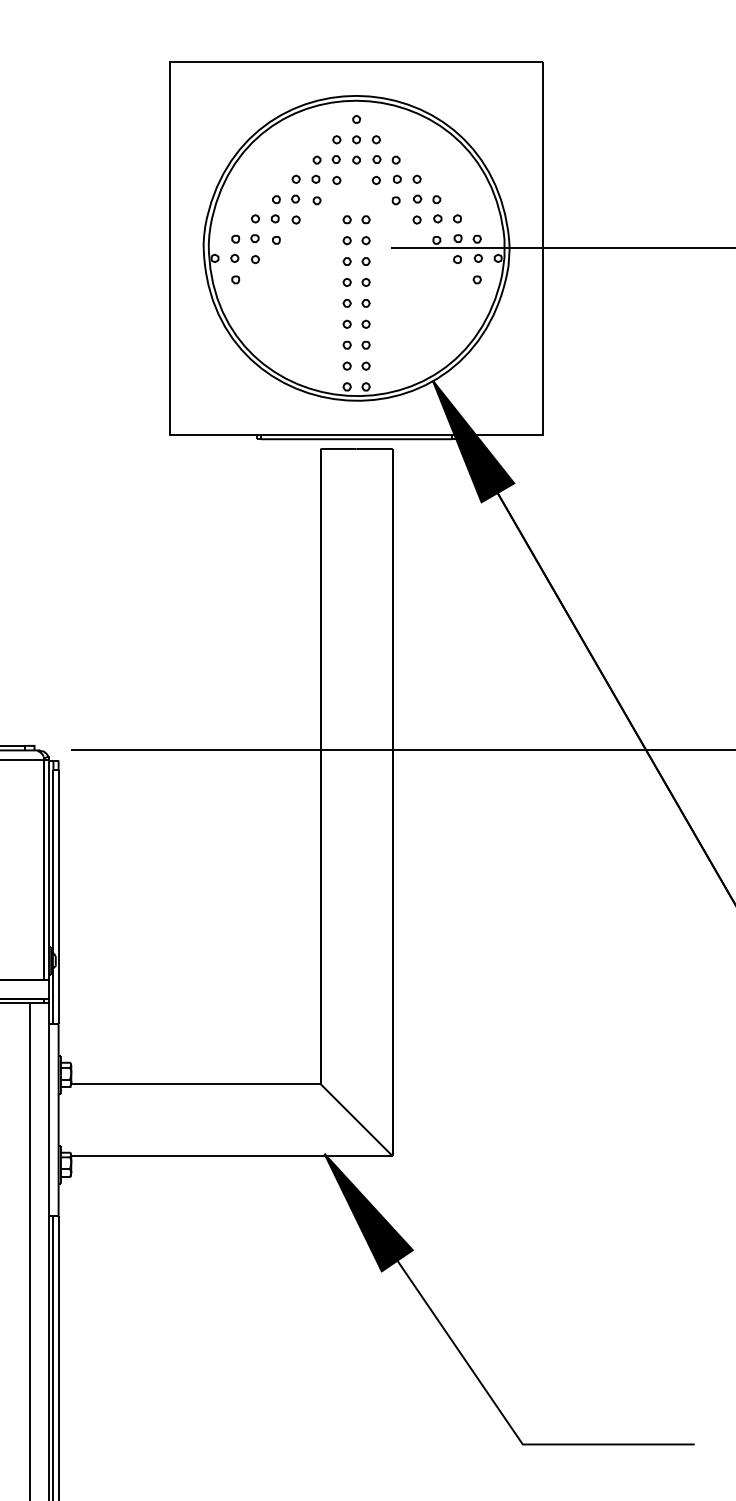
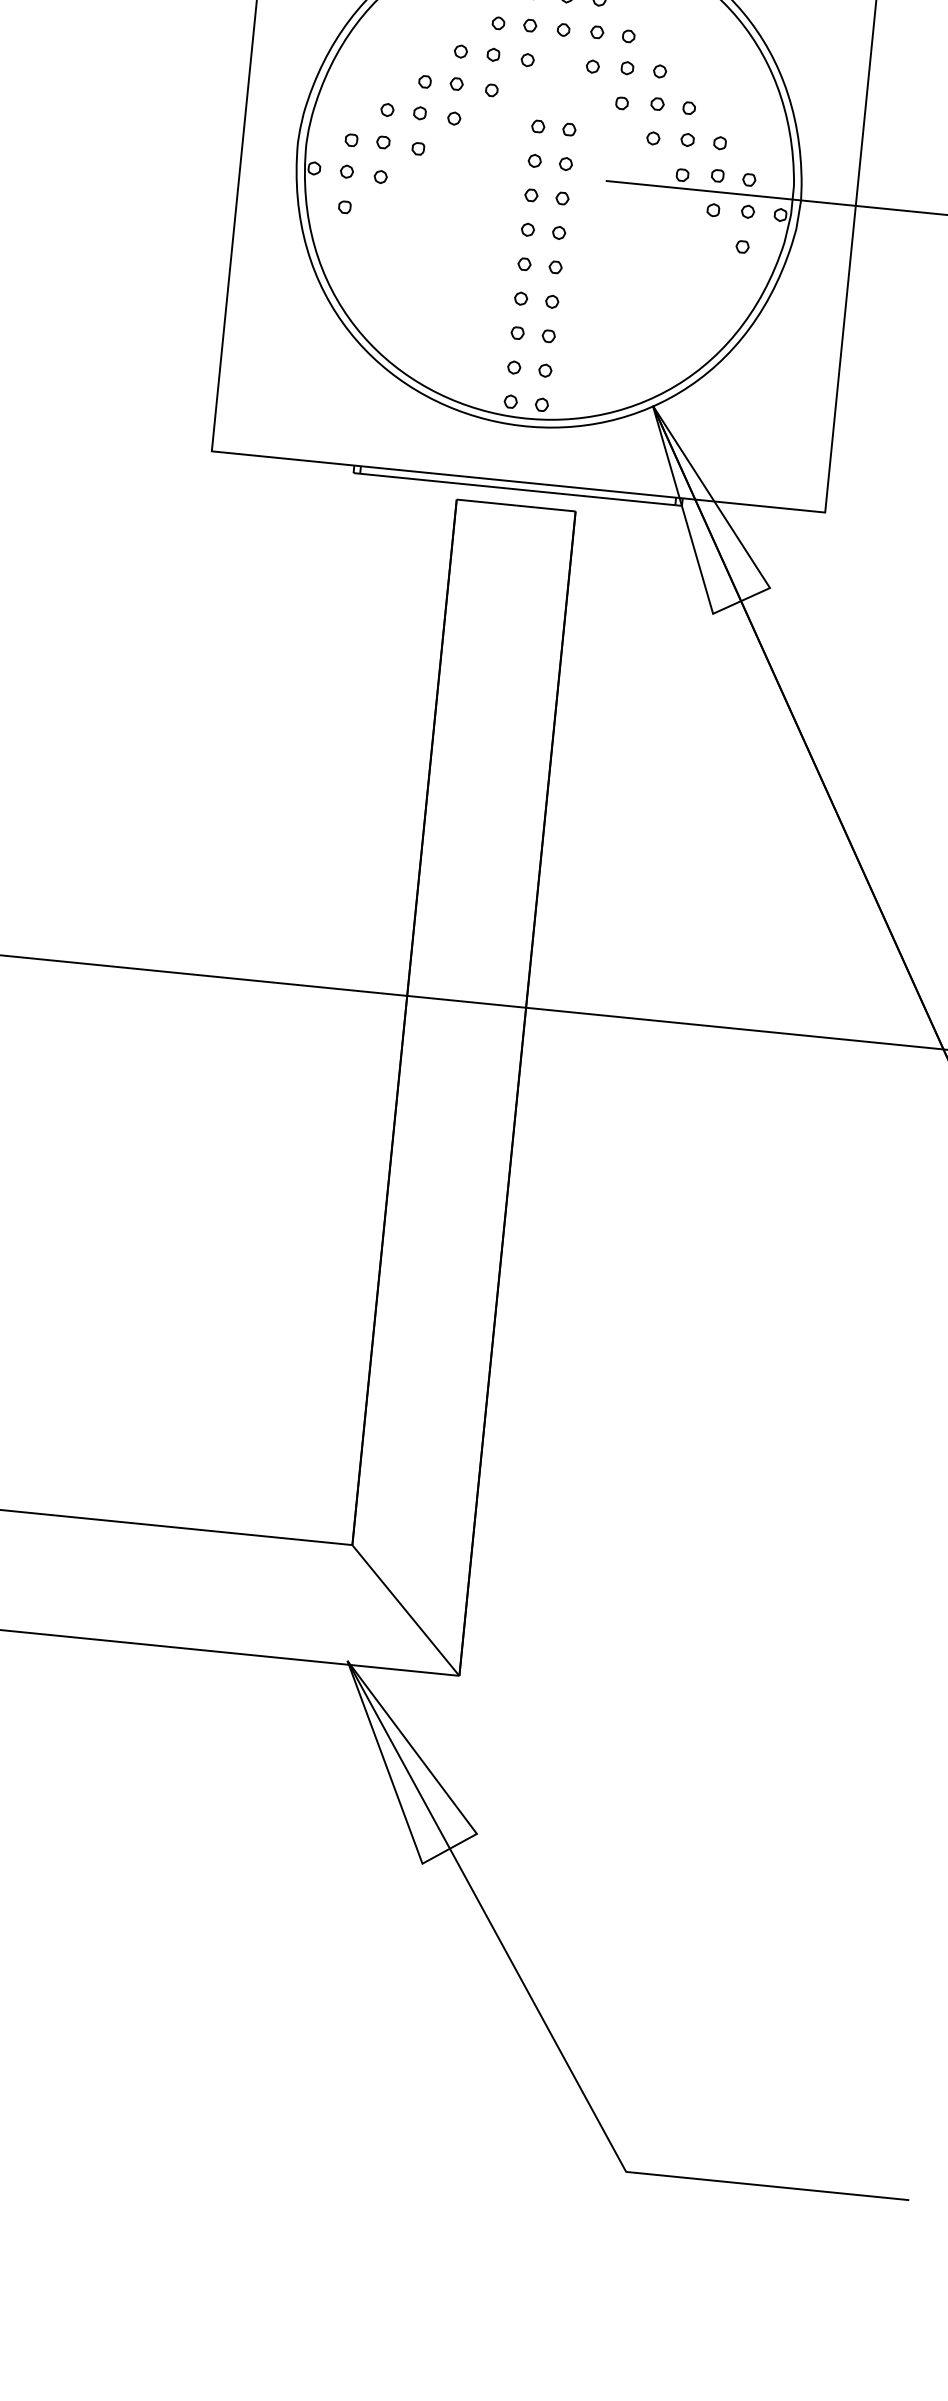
fill: (473, 441) -> (709, 512), removed
fill: (368, 1212) -> (410, 1764), removed

